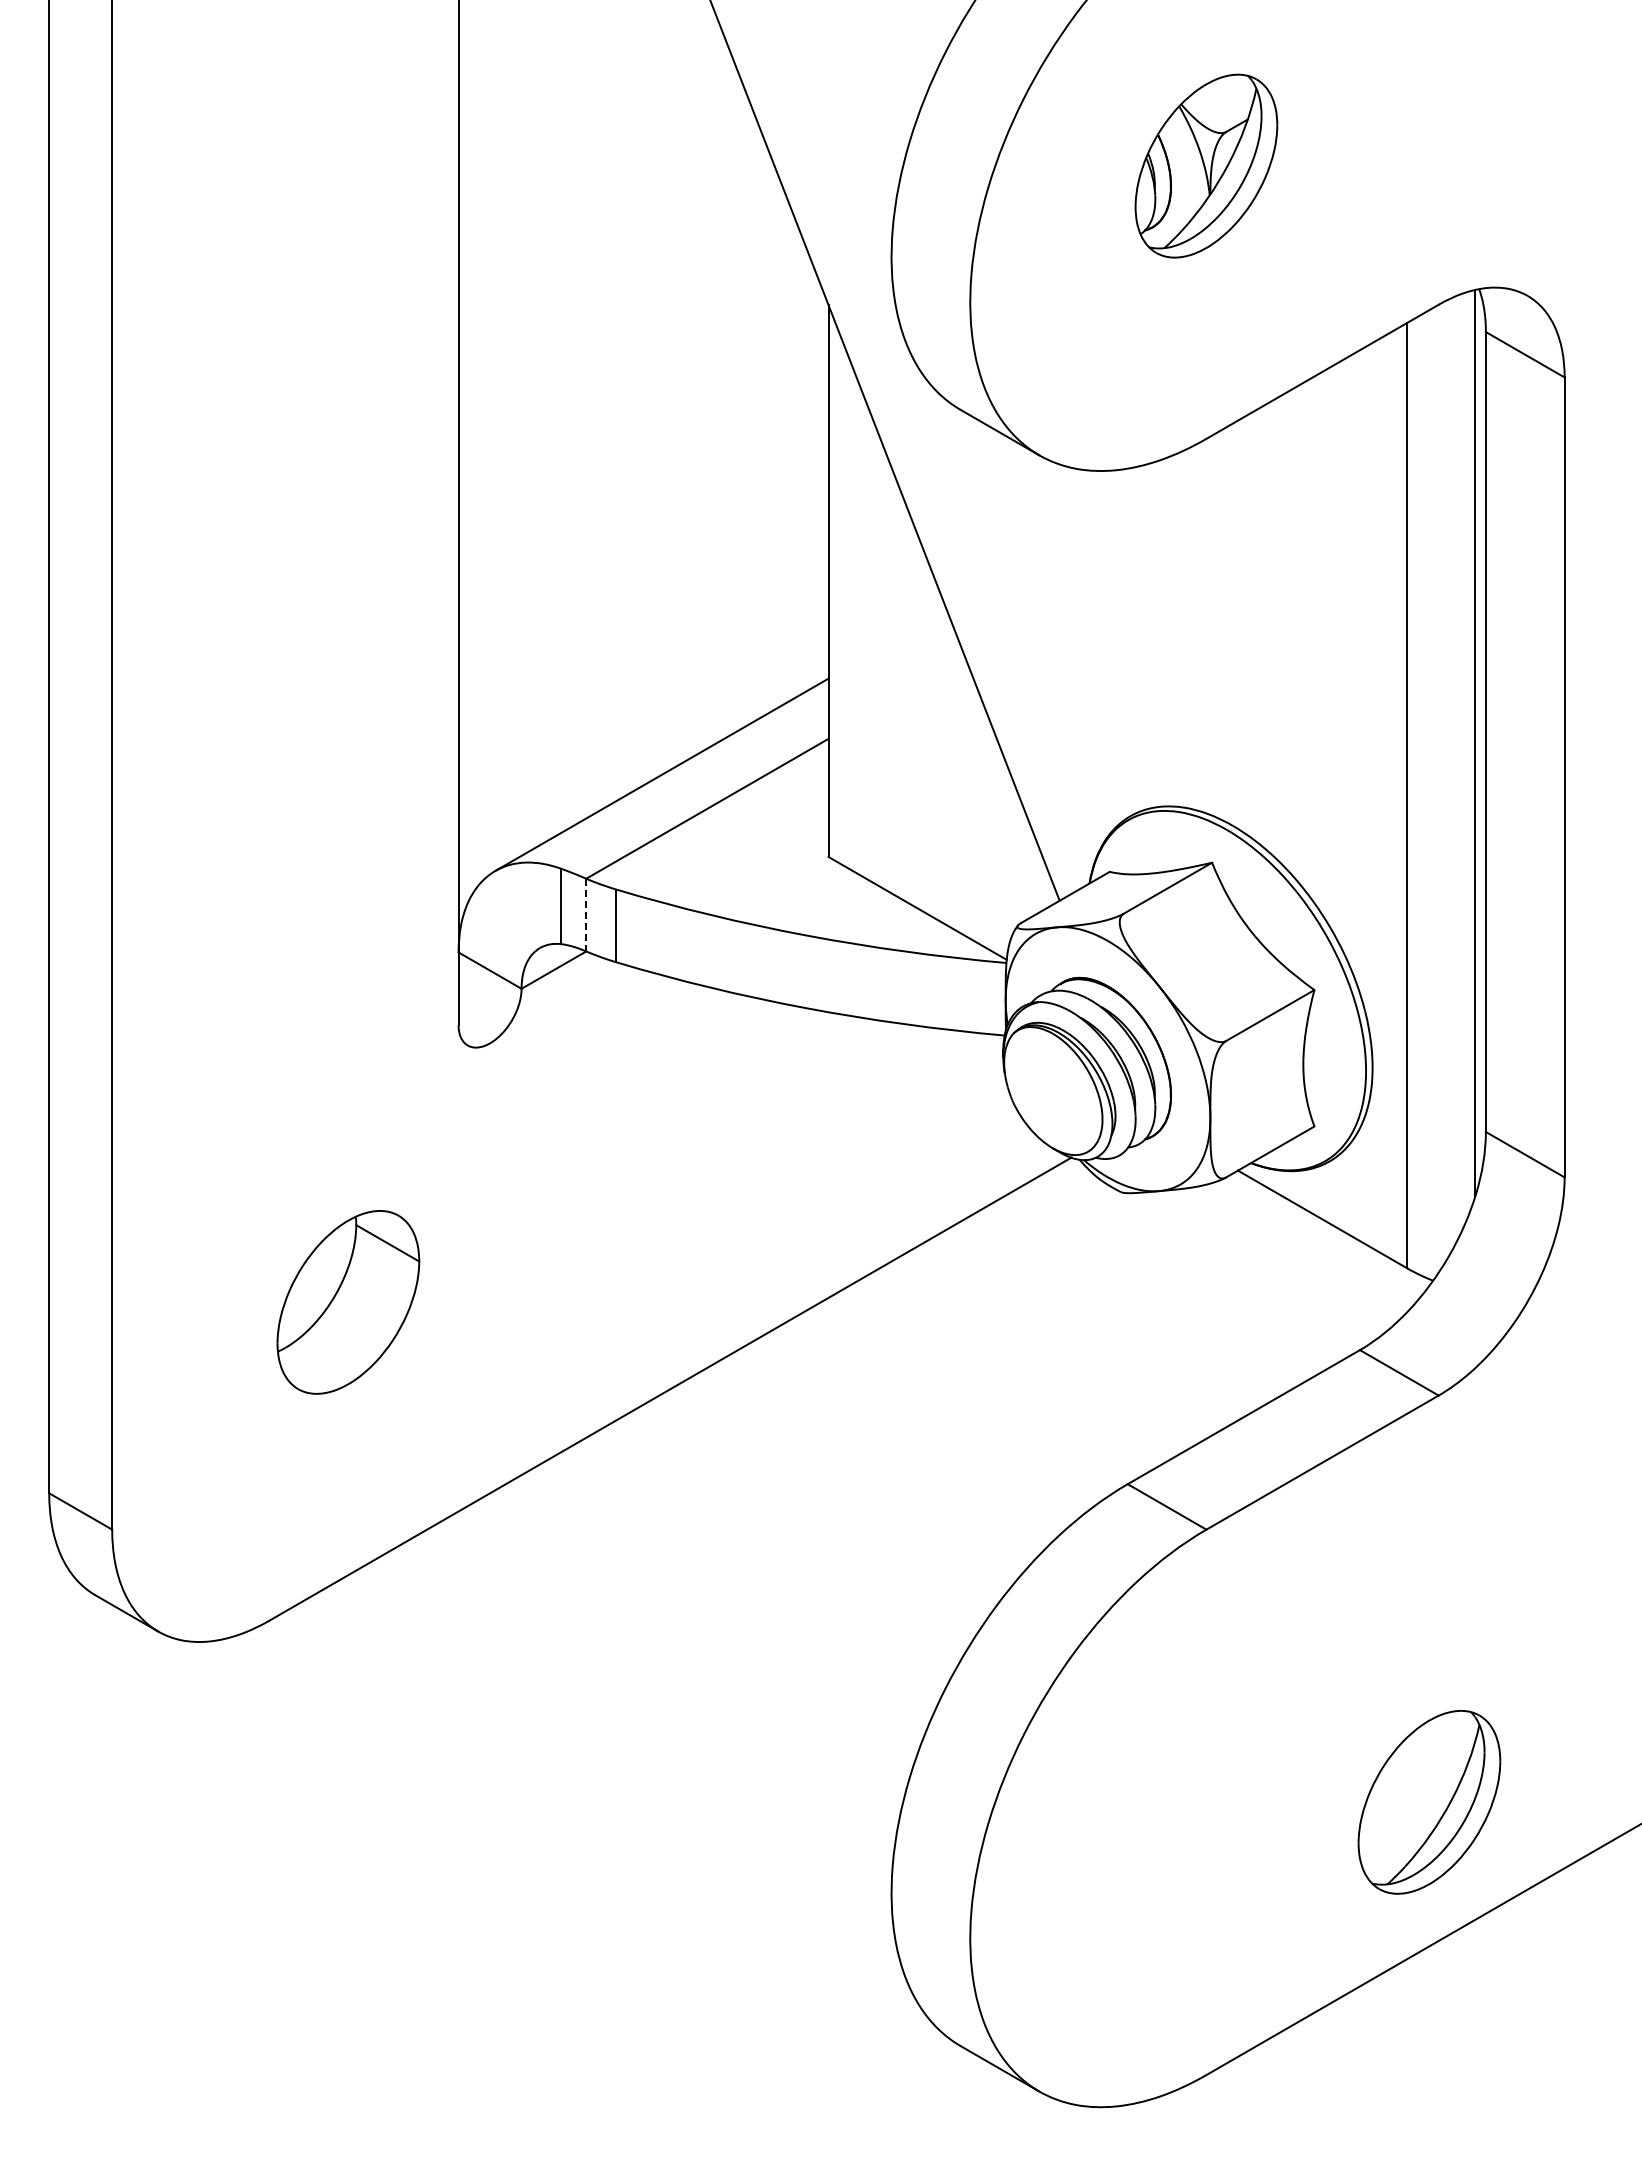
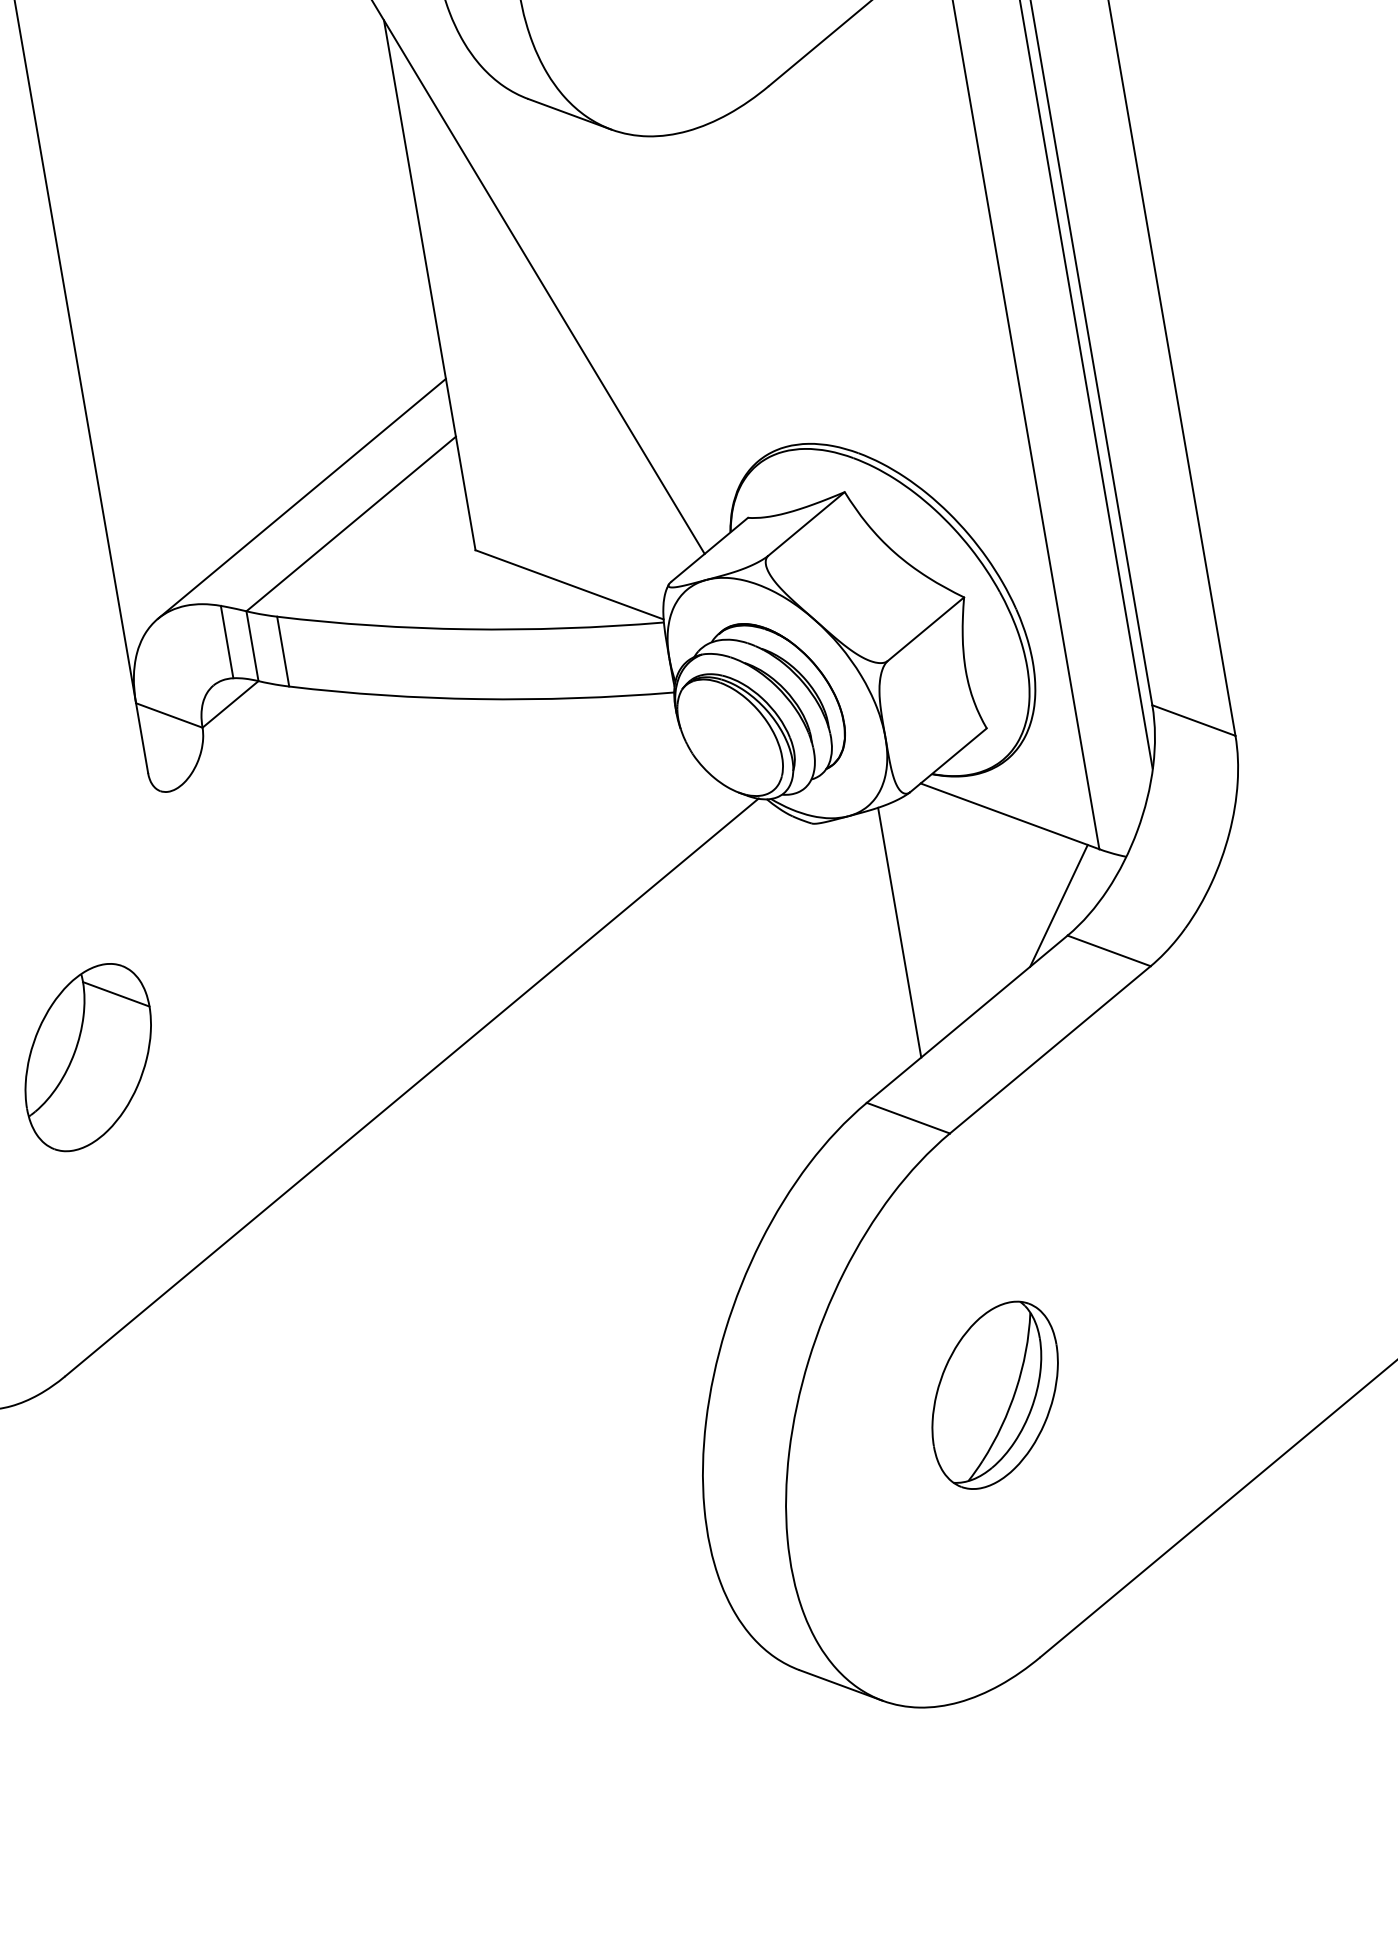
line: (586, 915) -> (252, 646), dashed -> solid
line: (1190, 1317) -> (899, 932), added
line: (1356, 1318) -> (1059, 905), added
part: (1429, 1802) -> (995, 1395), moved

